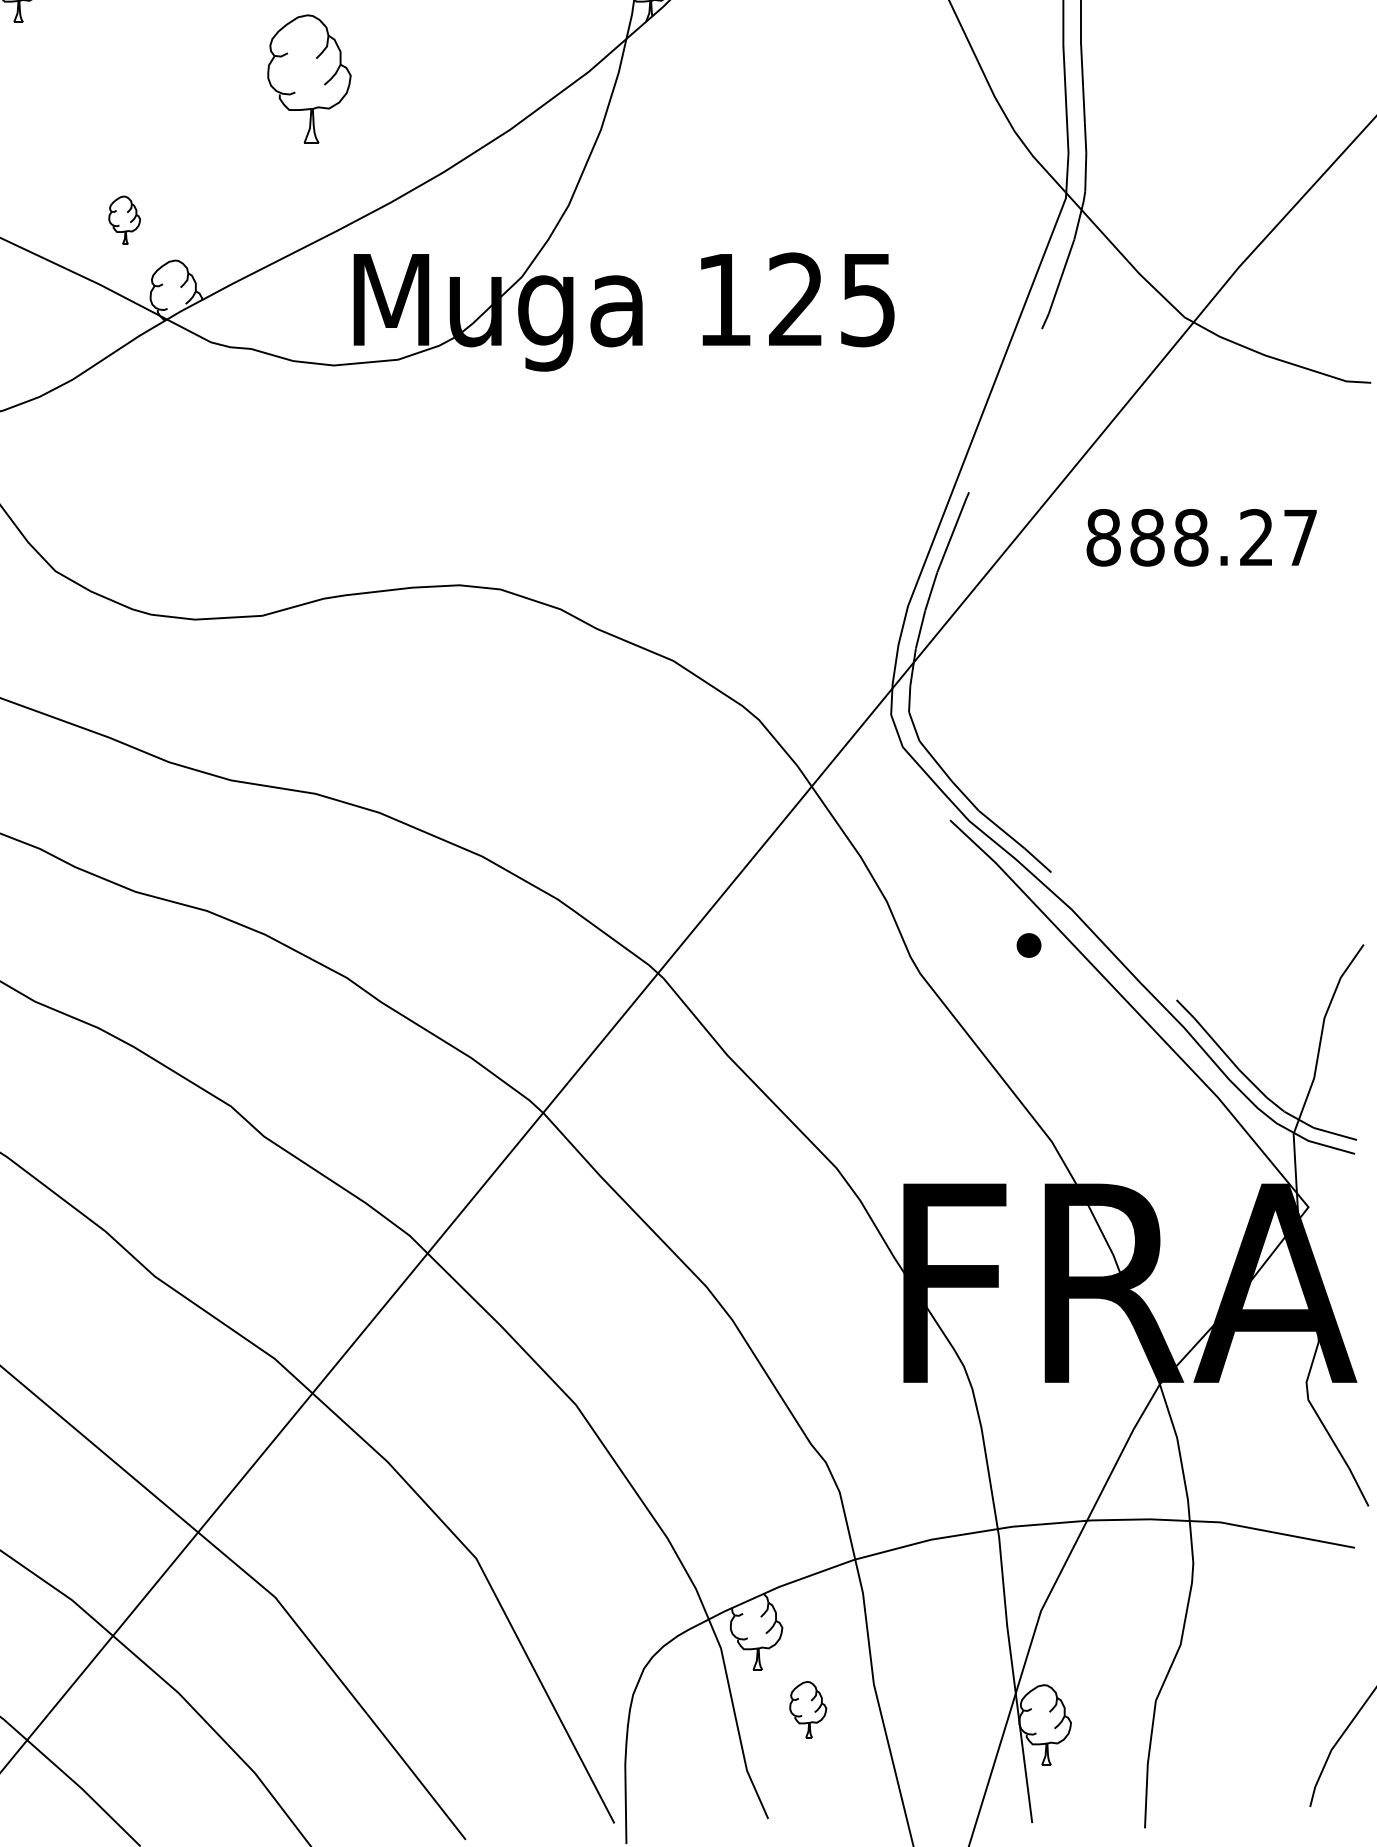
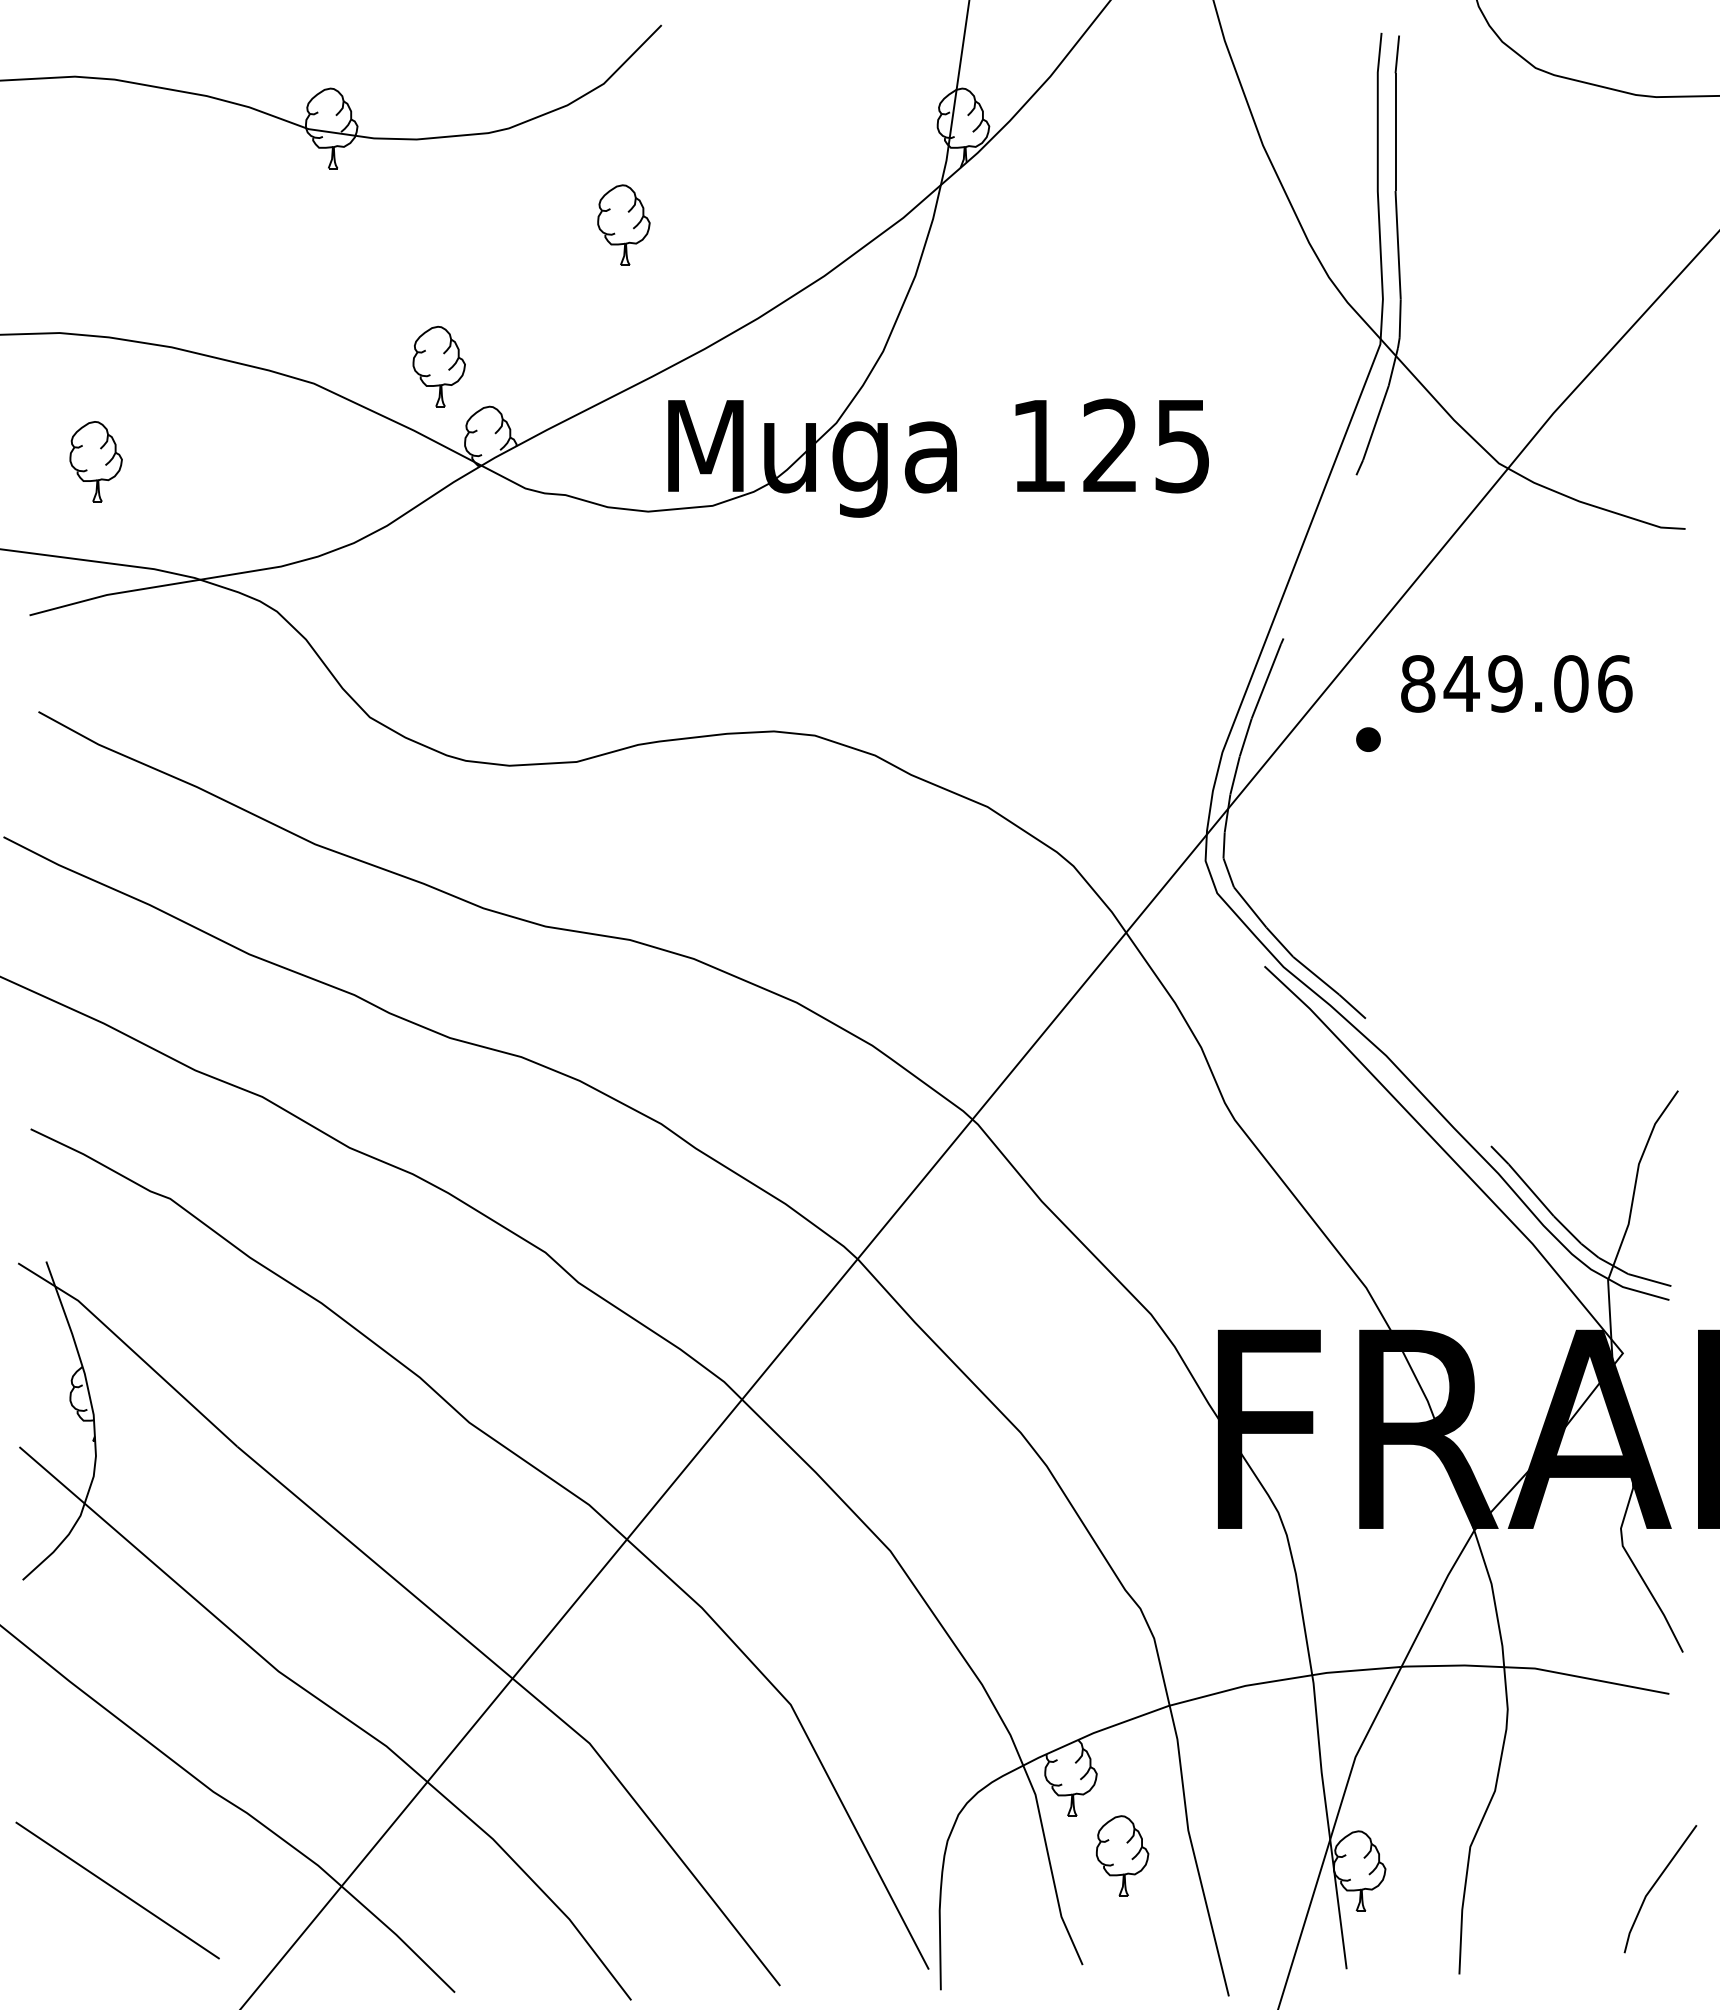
part: (309, 78) -> (623, 224), size x0.62
part: (124, 220) -> (438, 366), size x1.67
text: (1223, 537) -> (1537, 683), 888.27 -> 849.06
part: (1029, 945) -> (1368, 739), moved
part: (808, 1709) -> (1122, 1855), size x1.43

